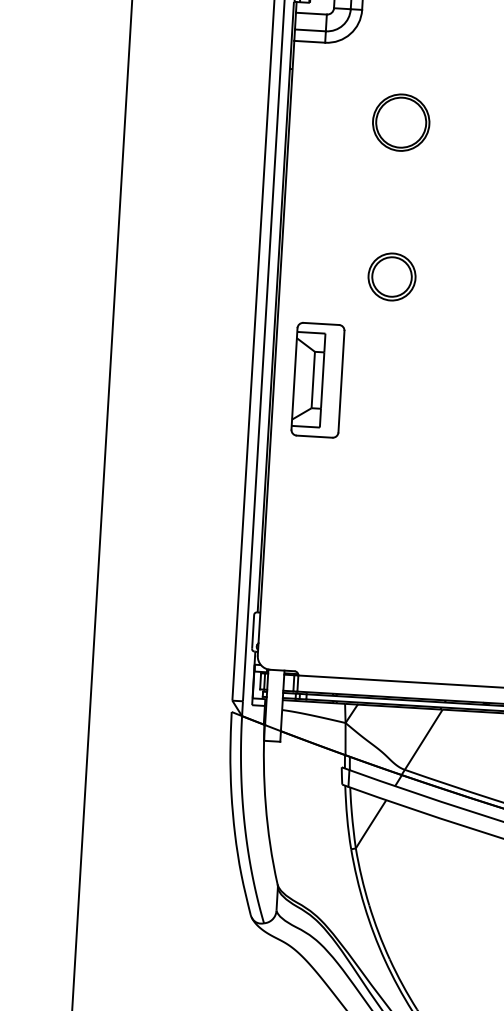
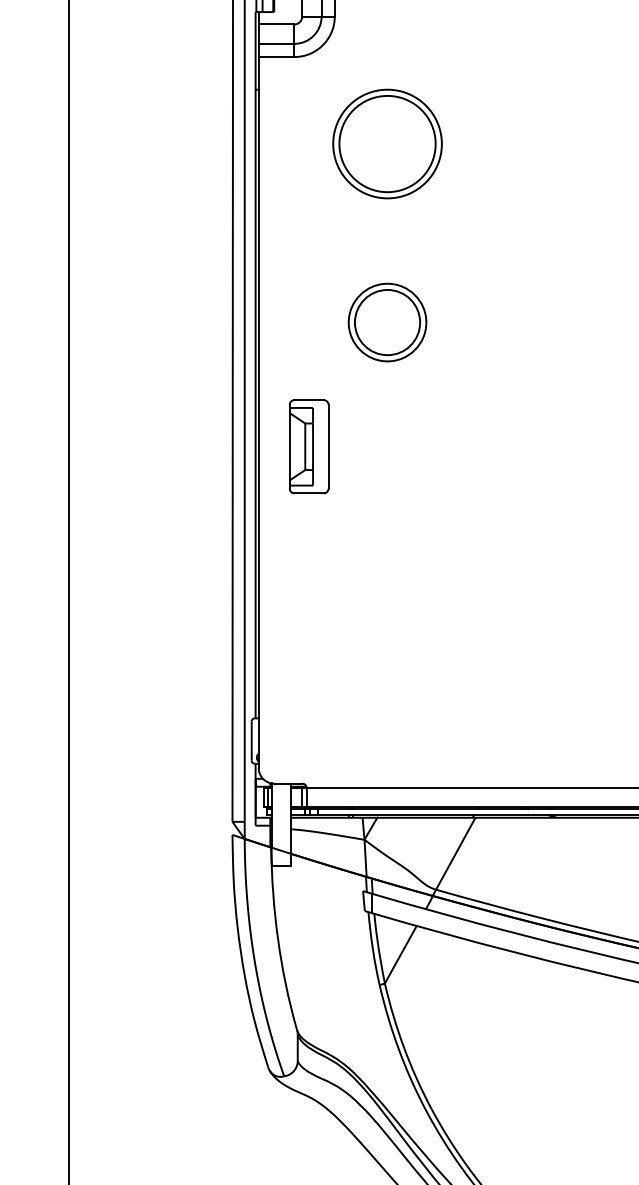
part: (401, 122) -> (387, 143), size x1.67
part: (392, 276) -> (387, 322), size x1.43
part: (317, 380) -> (308, 446), size x0.71

